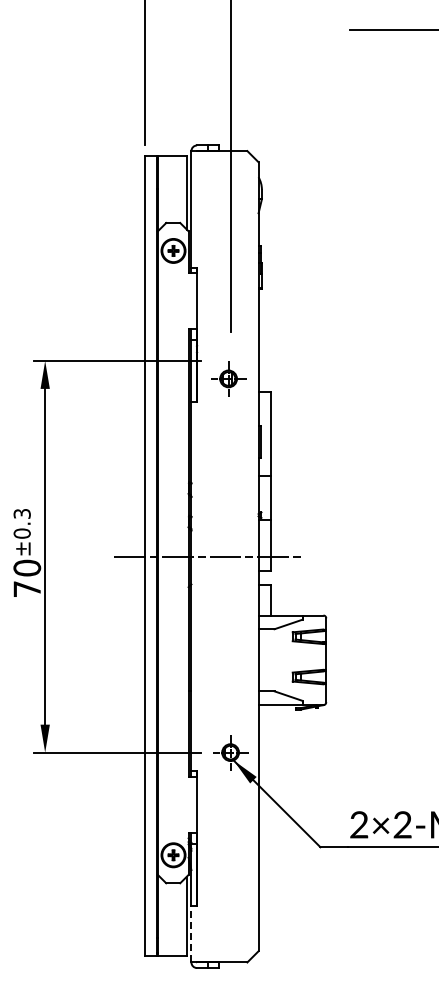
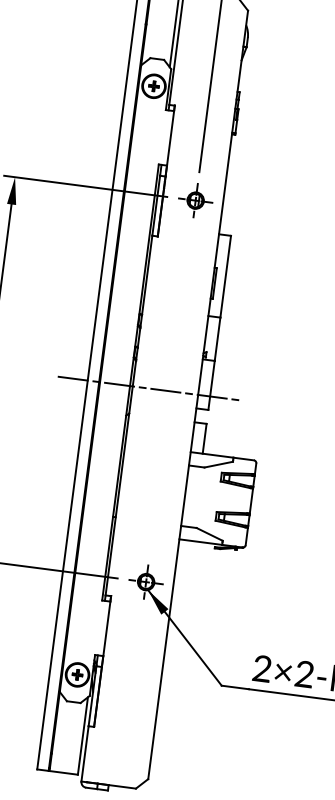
part: (228, 378) -> (195, 200), moved
line: (191, 933) -> (85, 753), dashed -> solid

